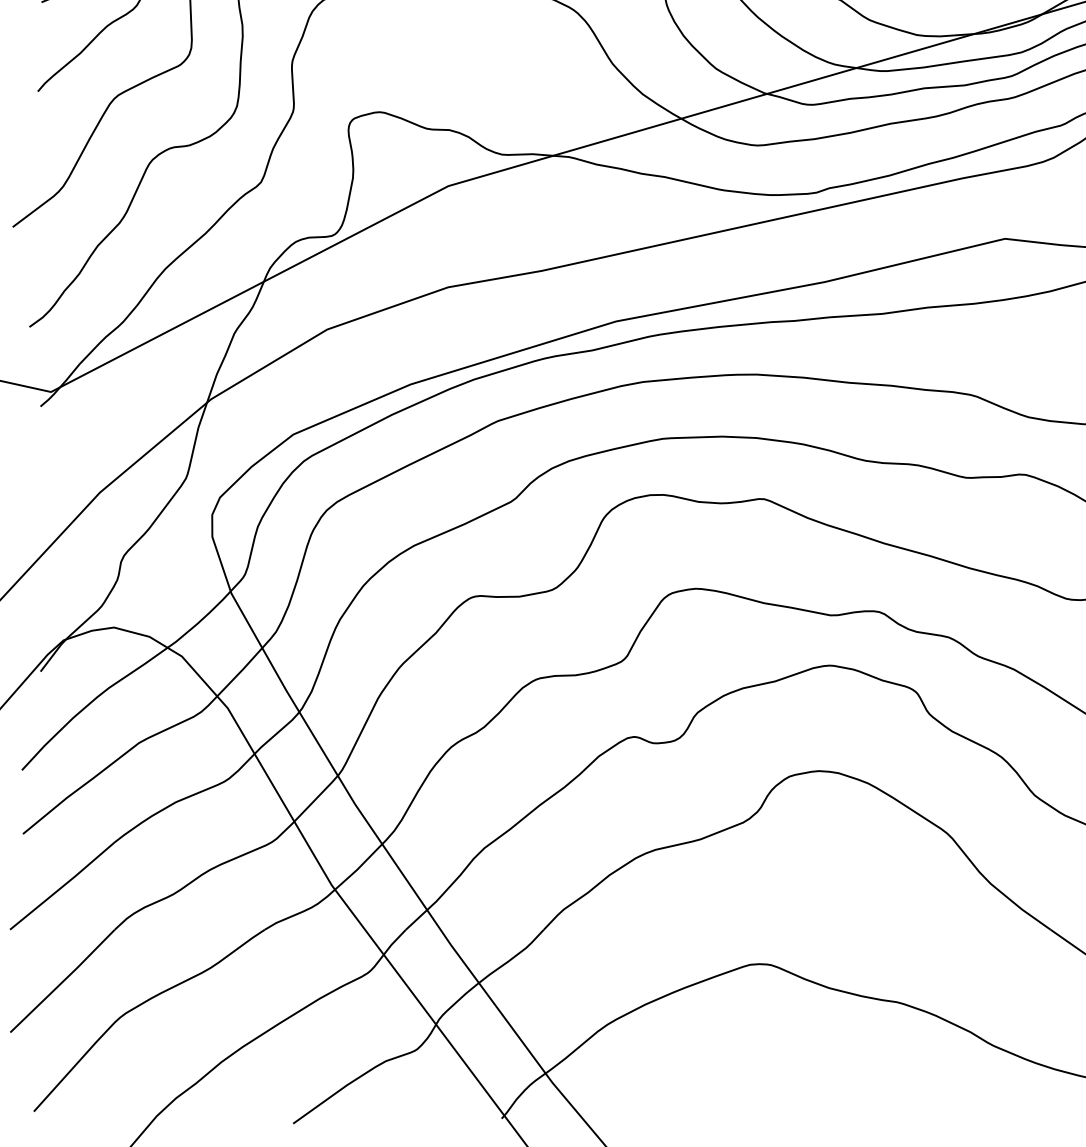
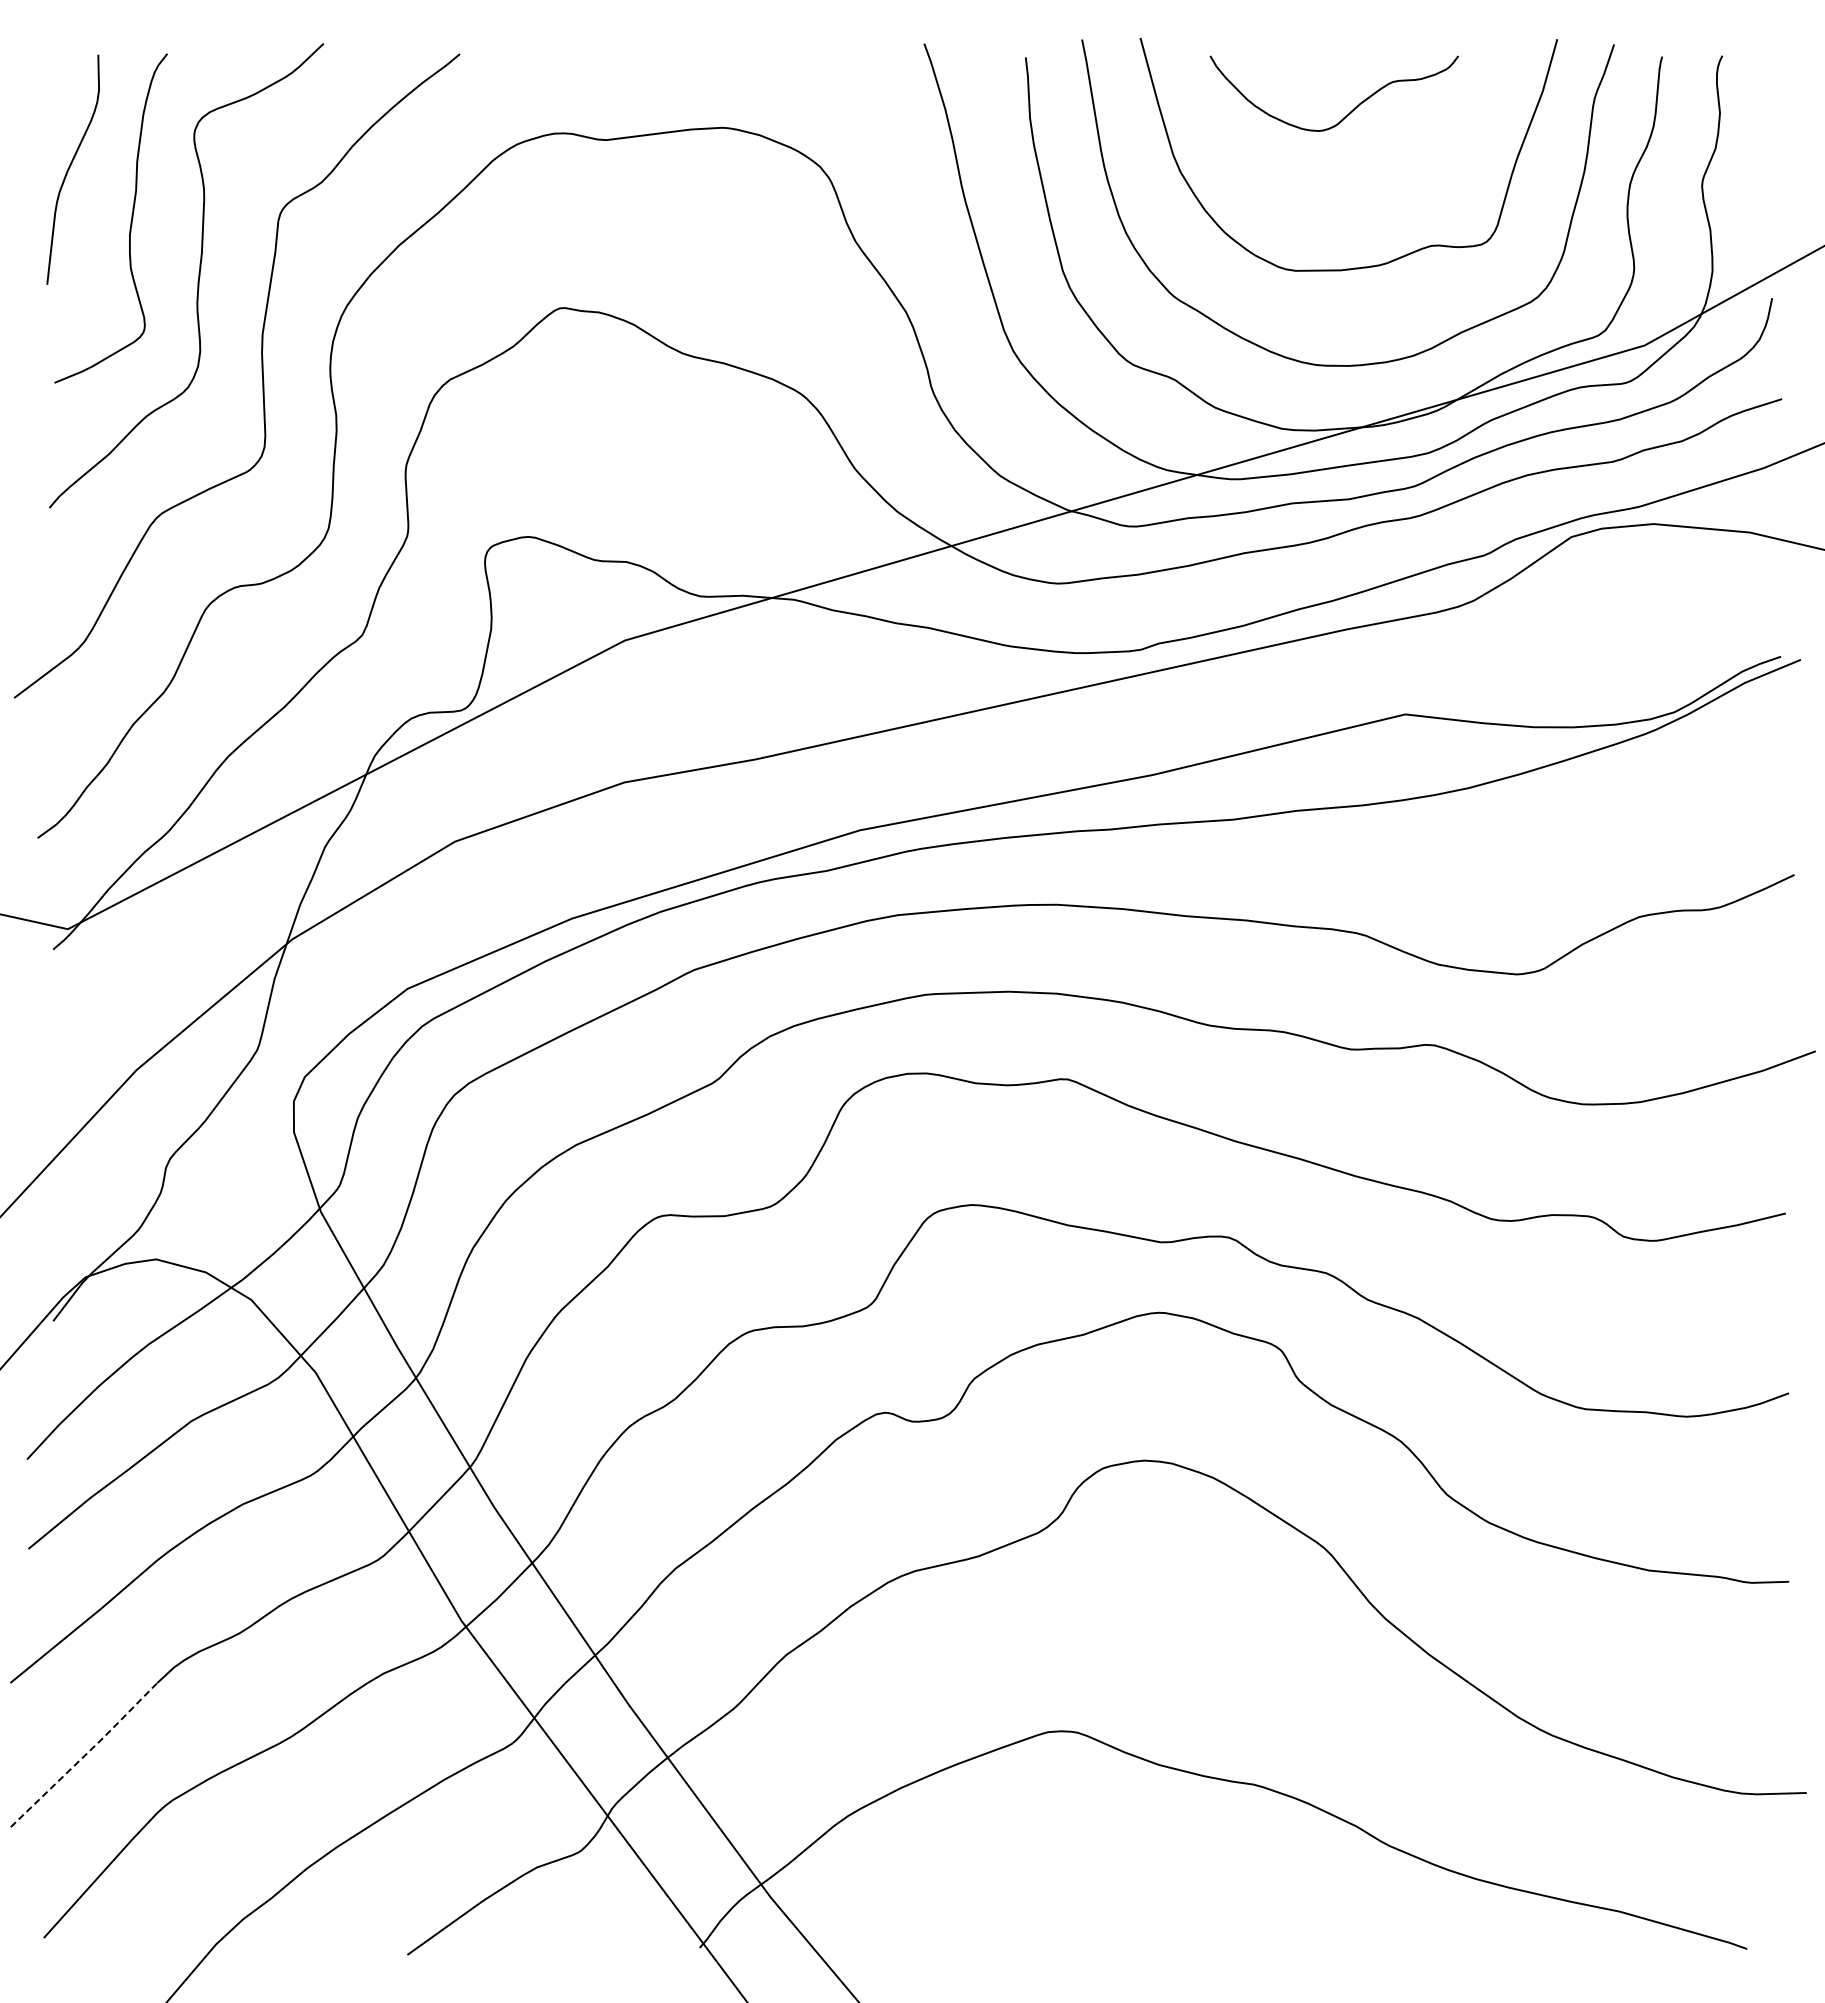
line: (63, 980) -> (85, 1754), solid -> dashed

